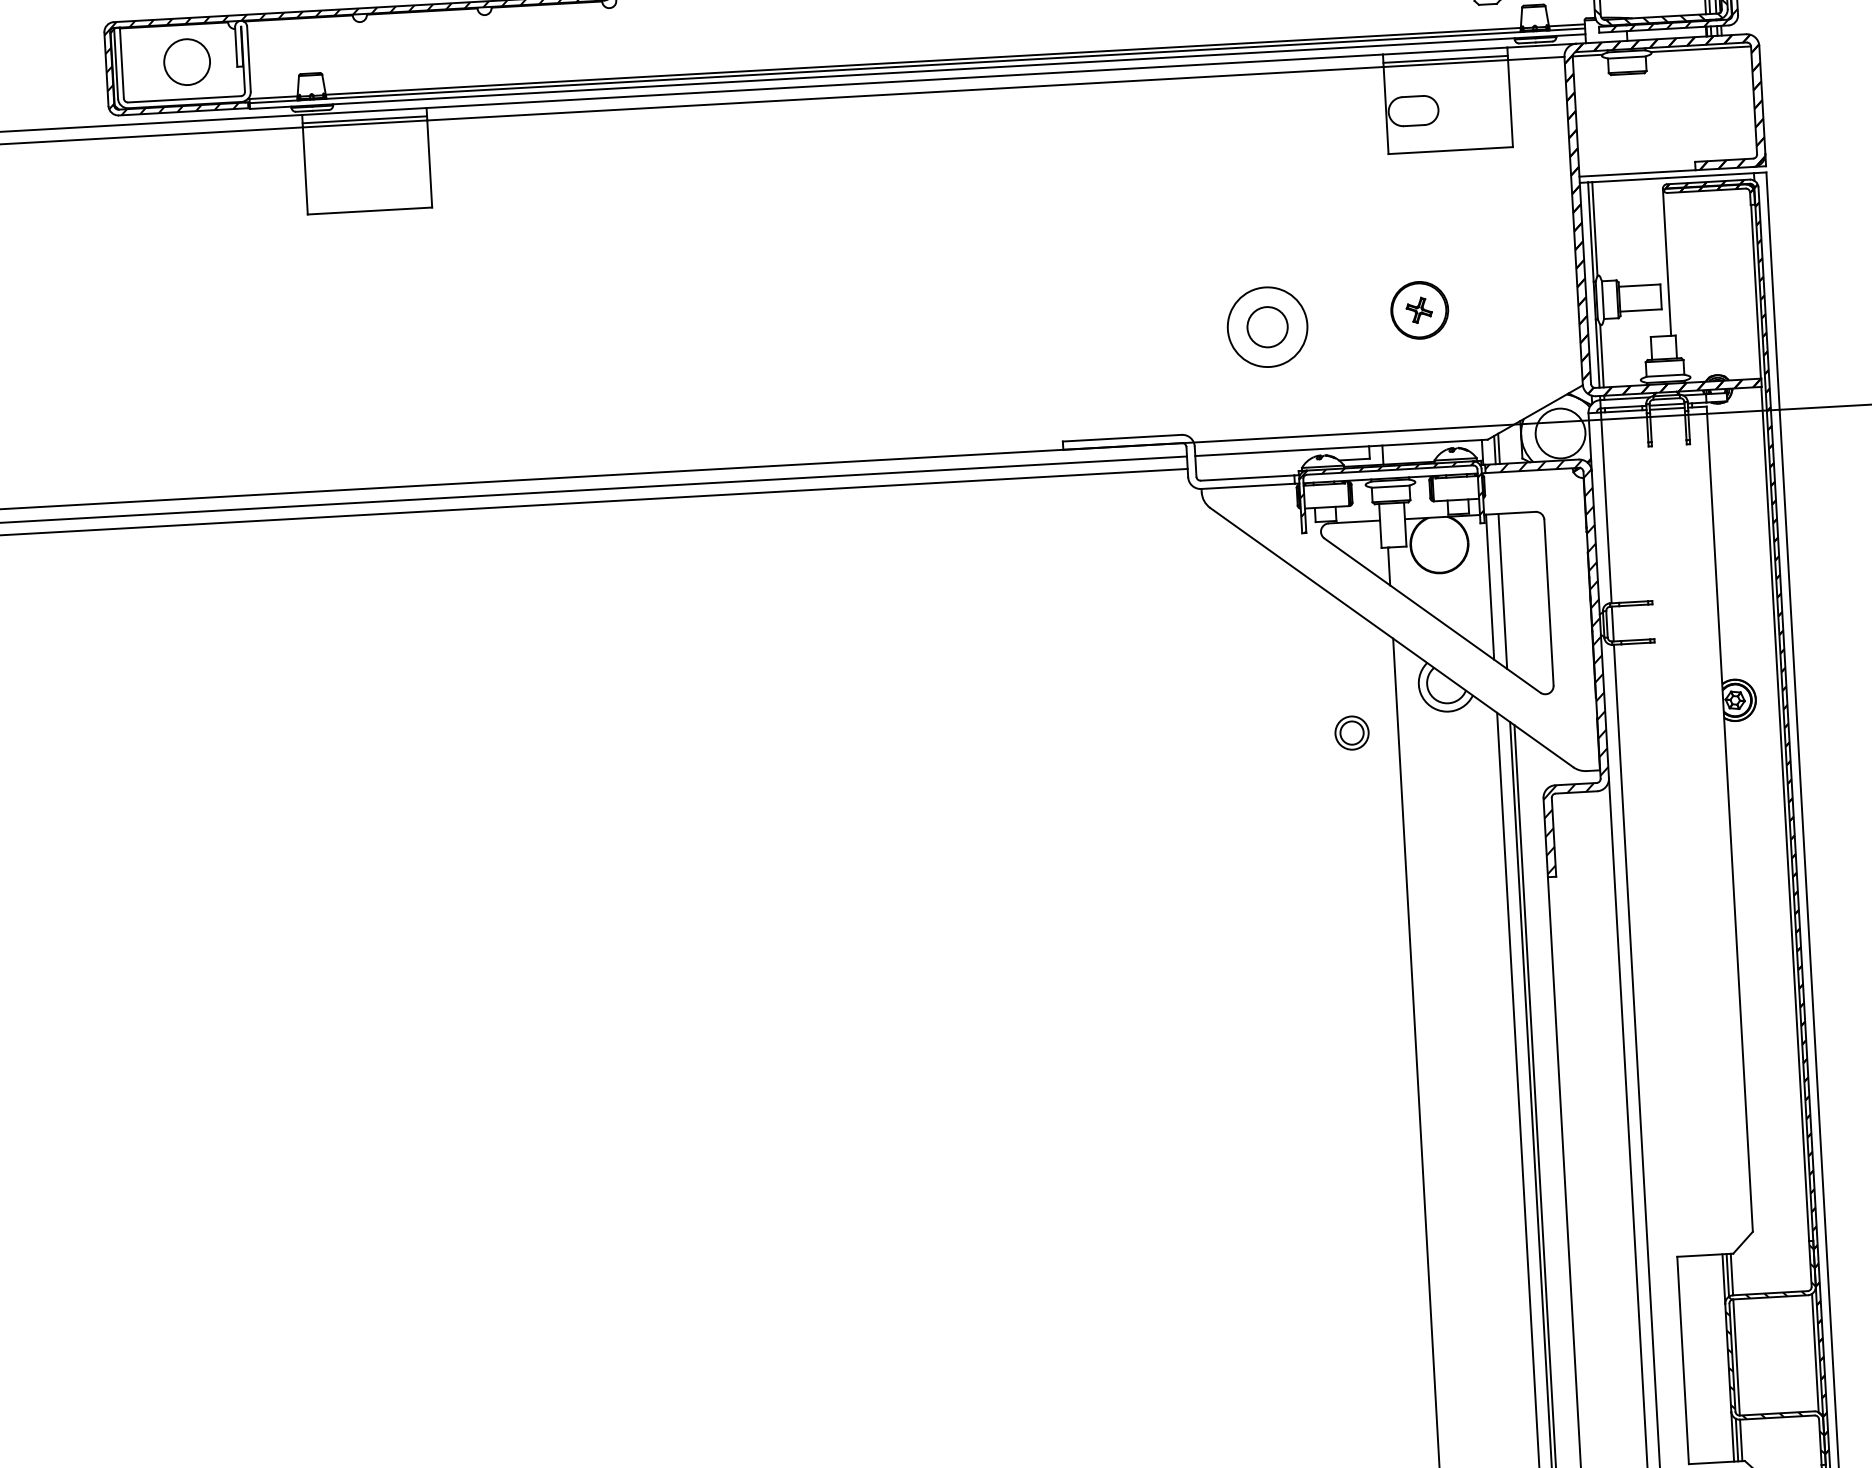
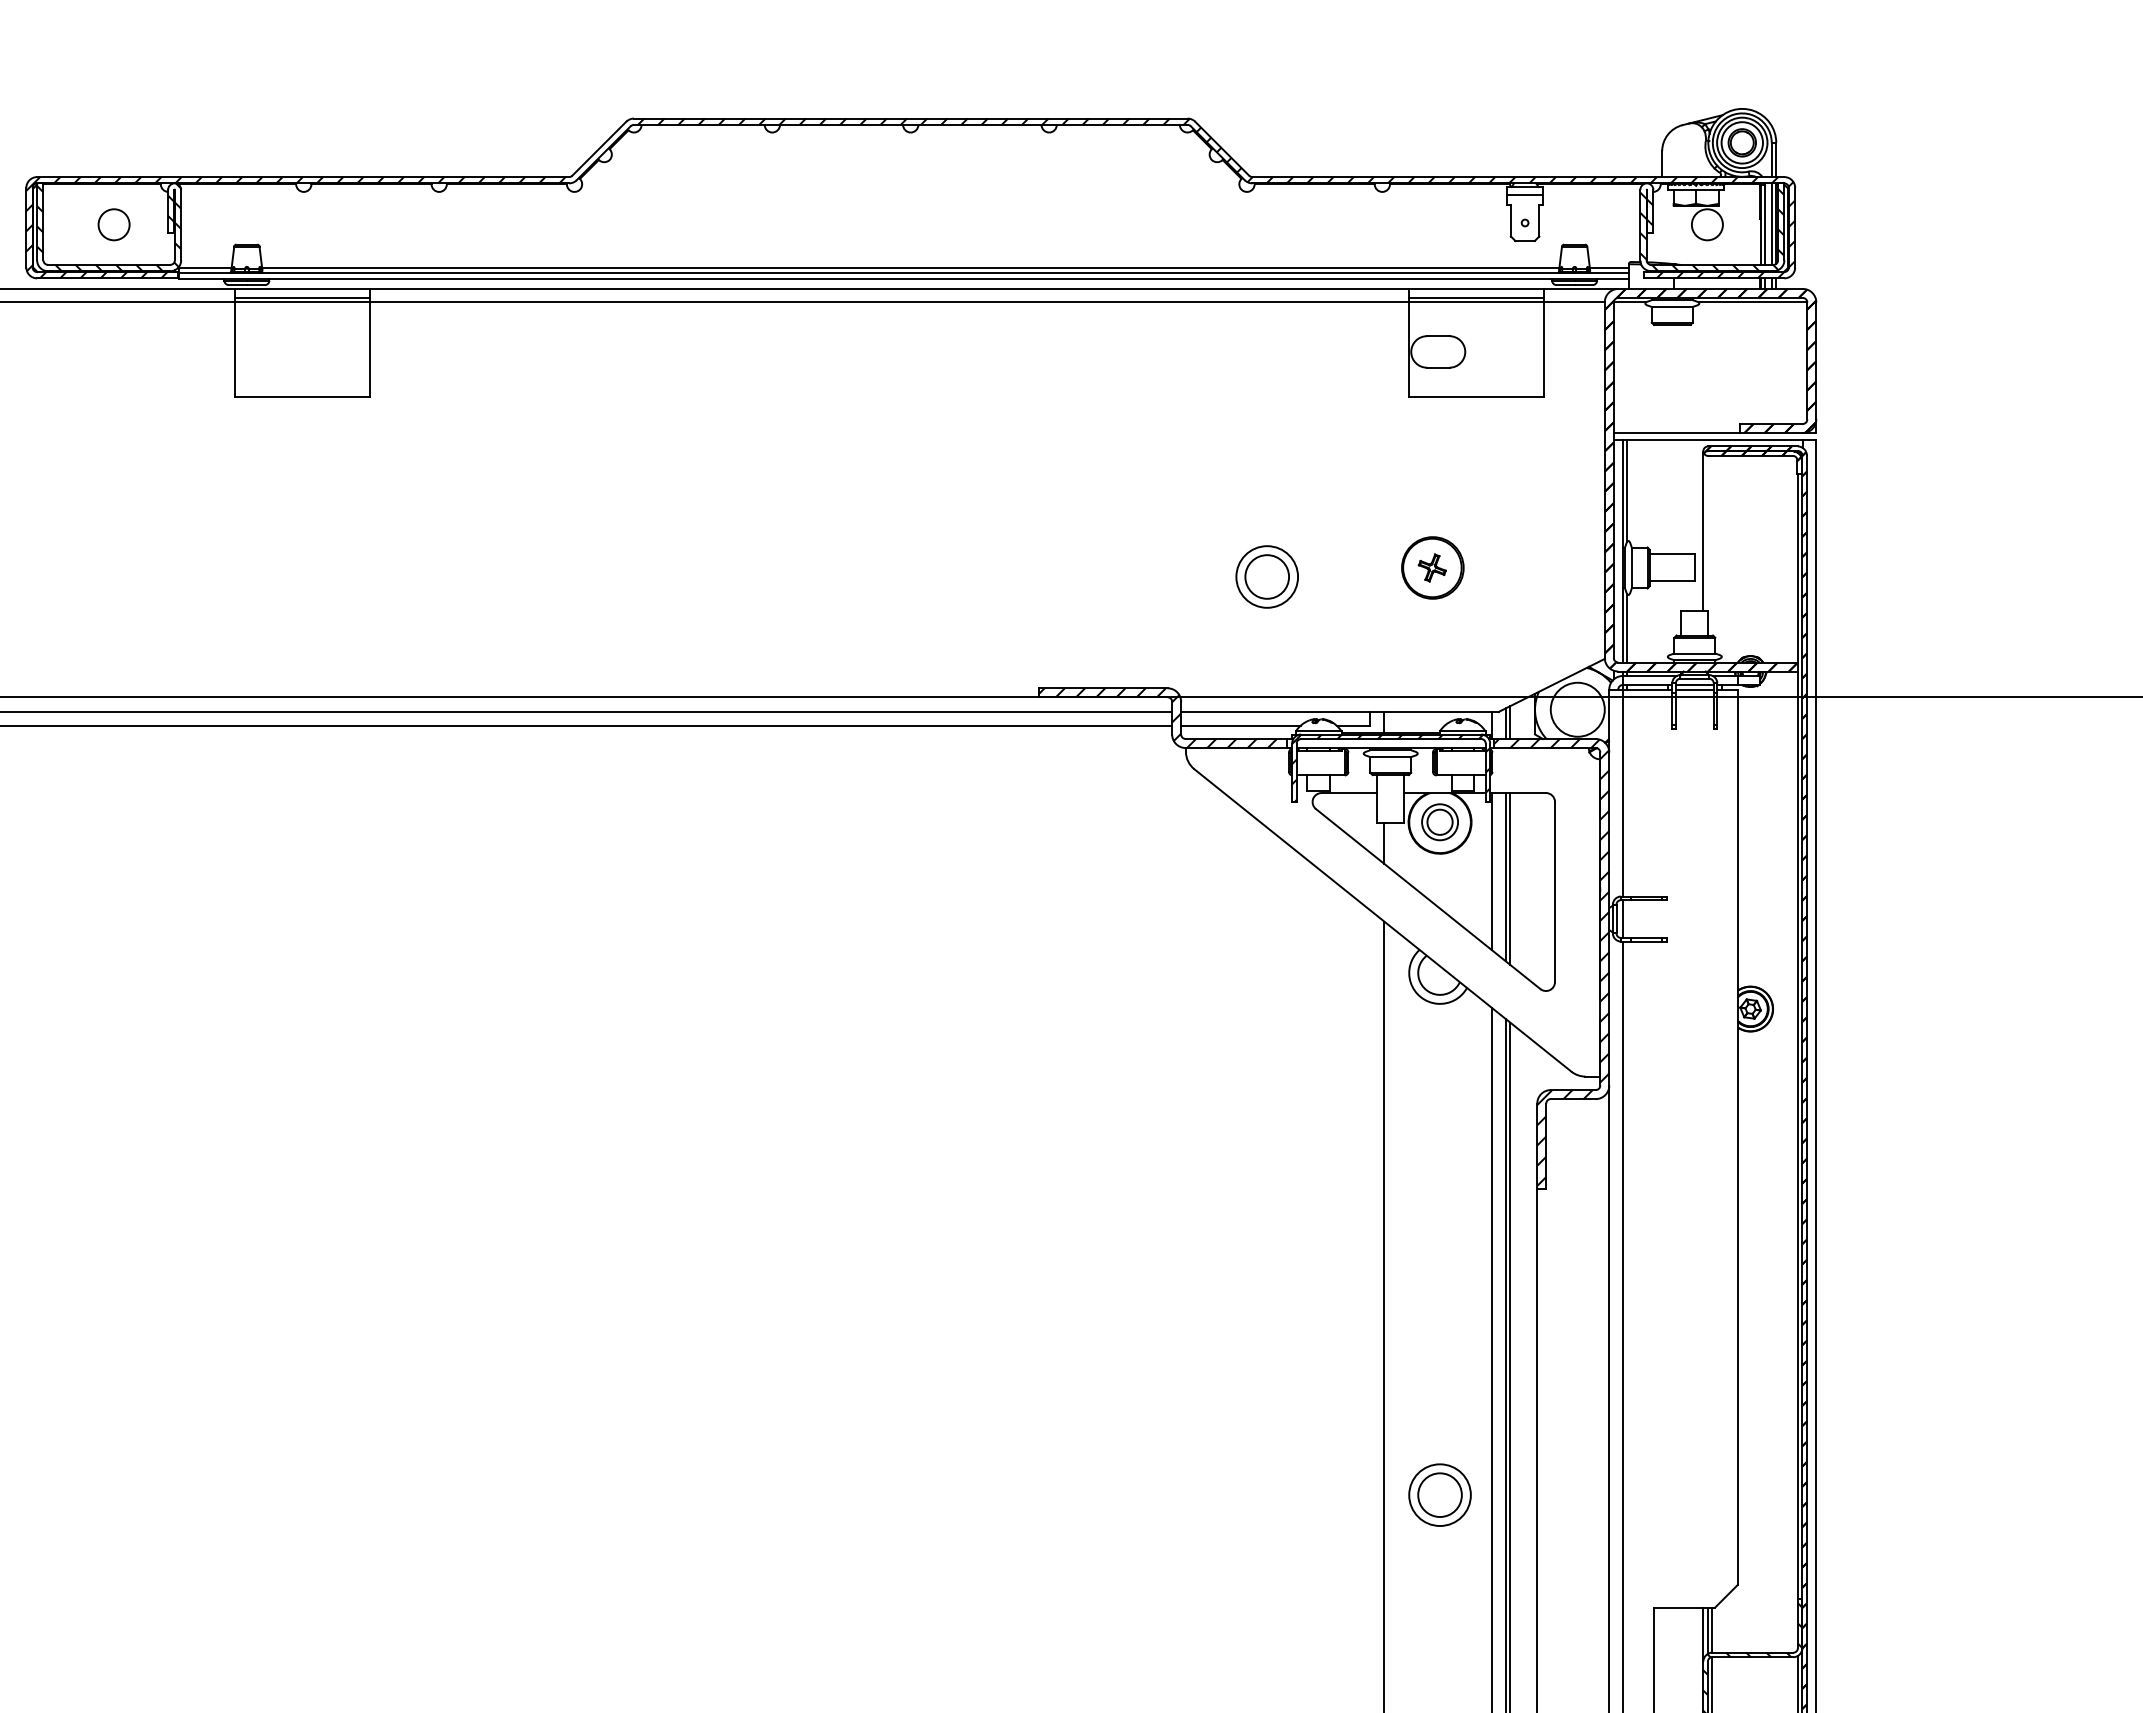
circle: (186, 61) -> (113, 224), size x0.62
hatch: (183, 64) -> (109, 227), added
circle: (1267, 326) -> (1267, 576), size x0.71
hatch: (1173, 463) -> (1157, 718), added
line: (1250, 465) -> (1240, 725), added
line: (1507, 592) -> (1510, 878), added
part: (1351, 733) -> (1439, 822), moved
part: (1473, 1163) -> (1439, 1494), added

